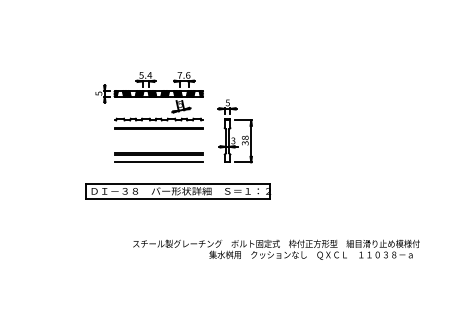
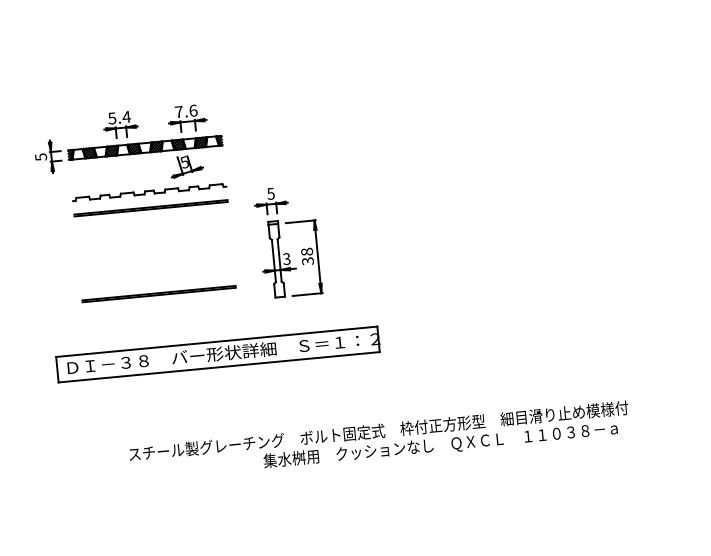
part: (149, 100) -> (130, 160), moved
line: (158, 162) -> (160, 308), removed
part: (178, 191) -> (218, 354), moved

